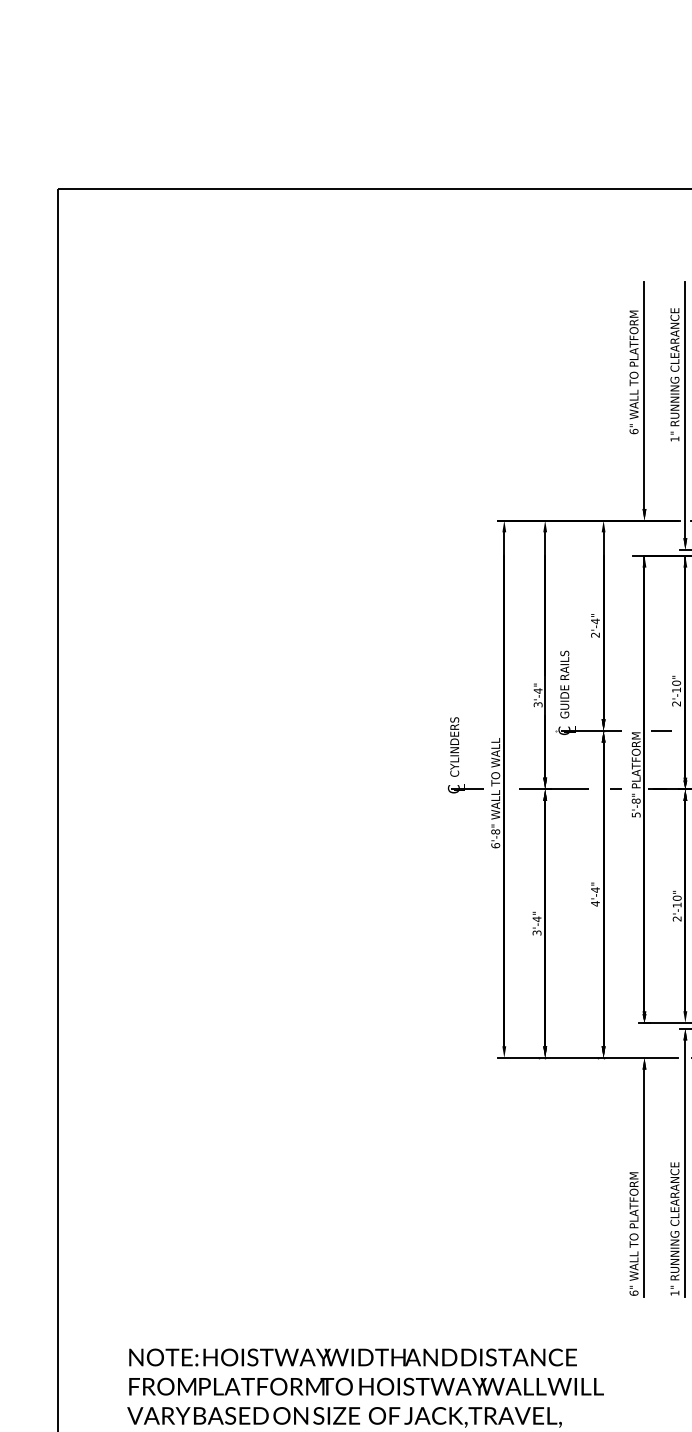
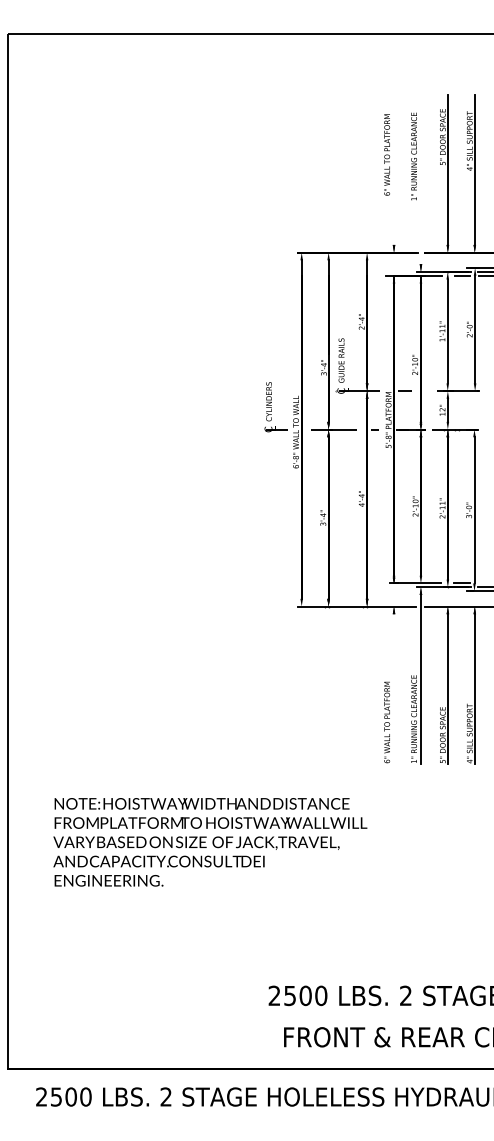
line: (645, 394) -> (394, 169), removed
line: (684, 409) -> (420, 179), removed
line: (645, 1182) -> (394, 688), removed

